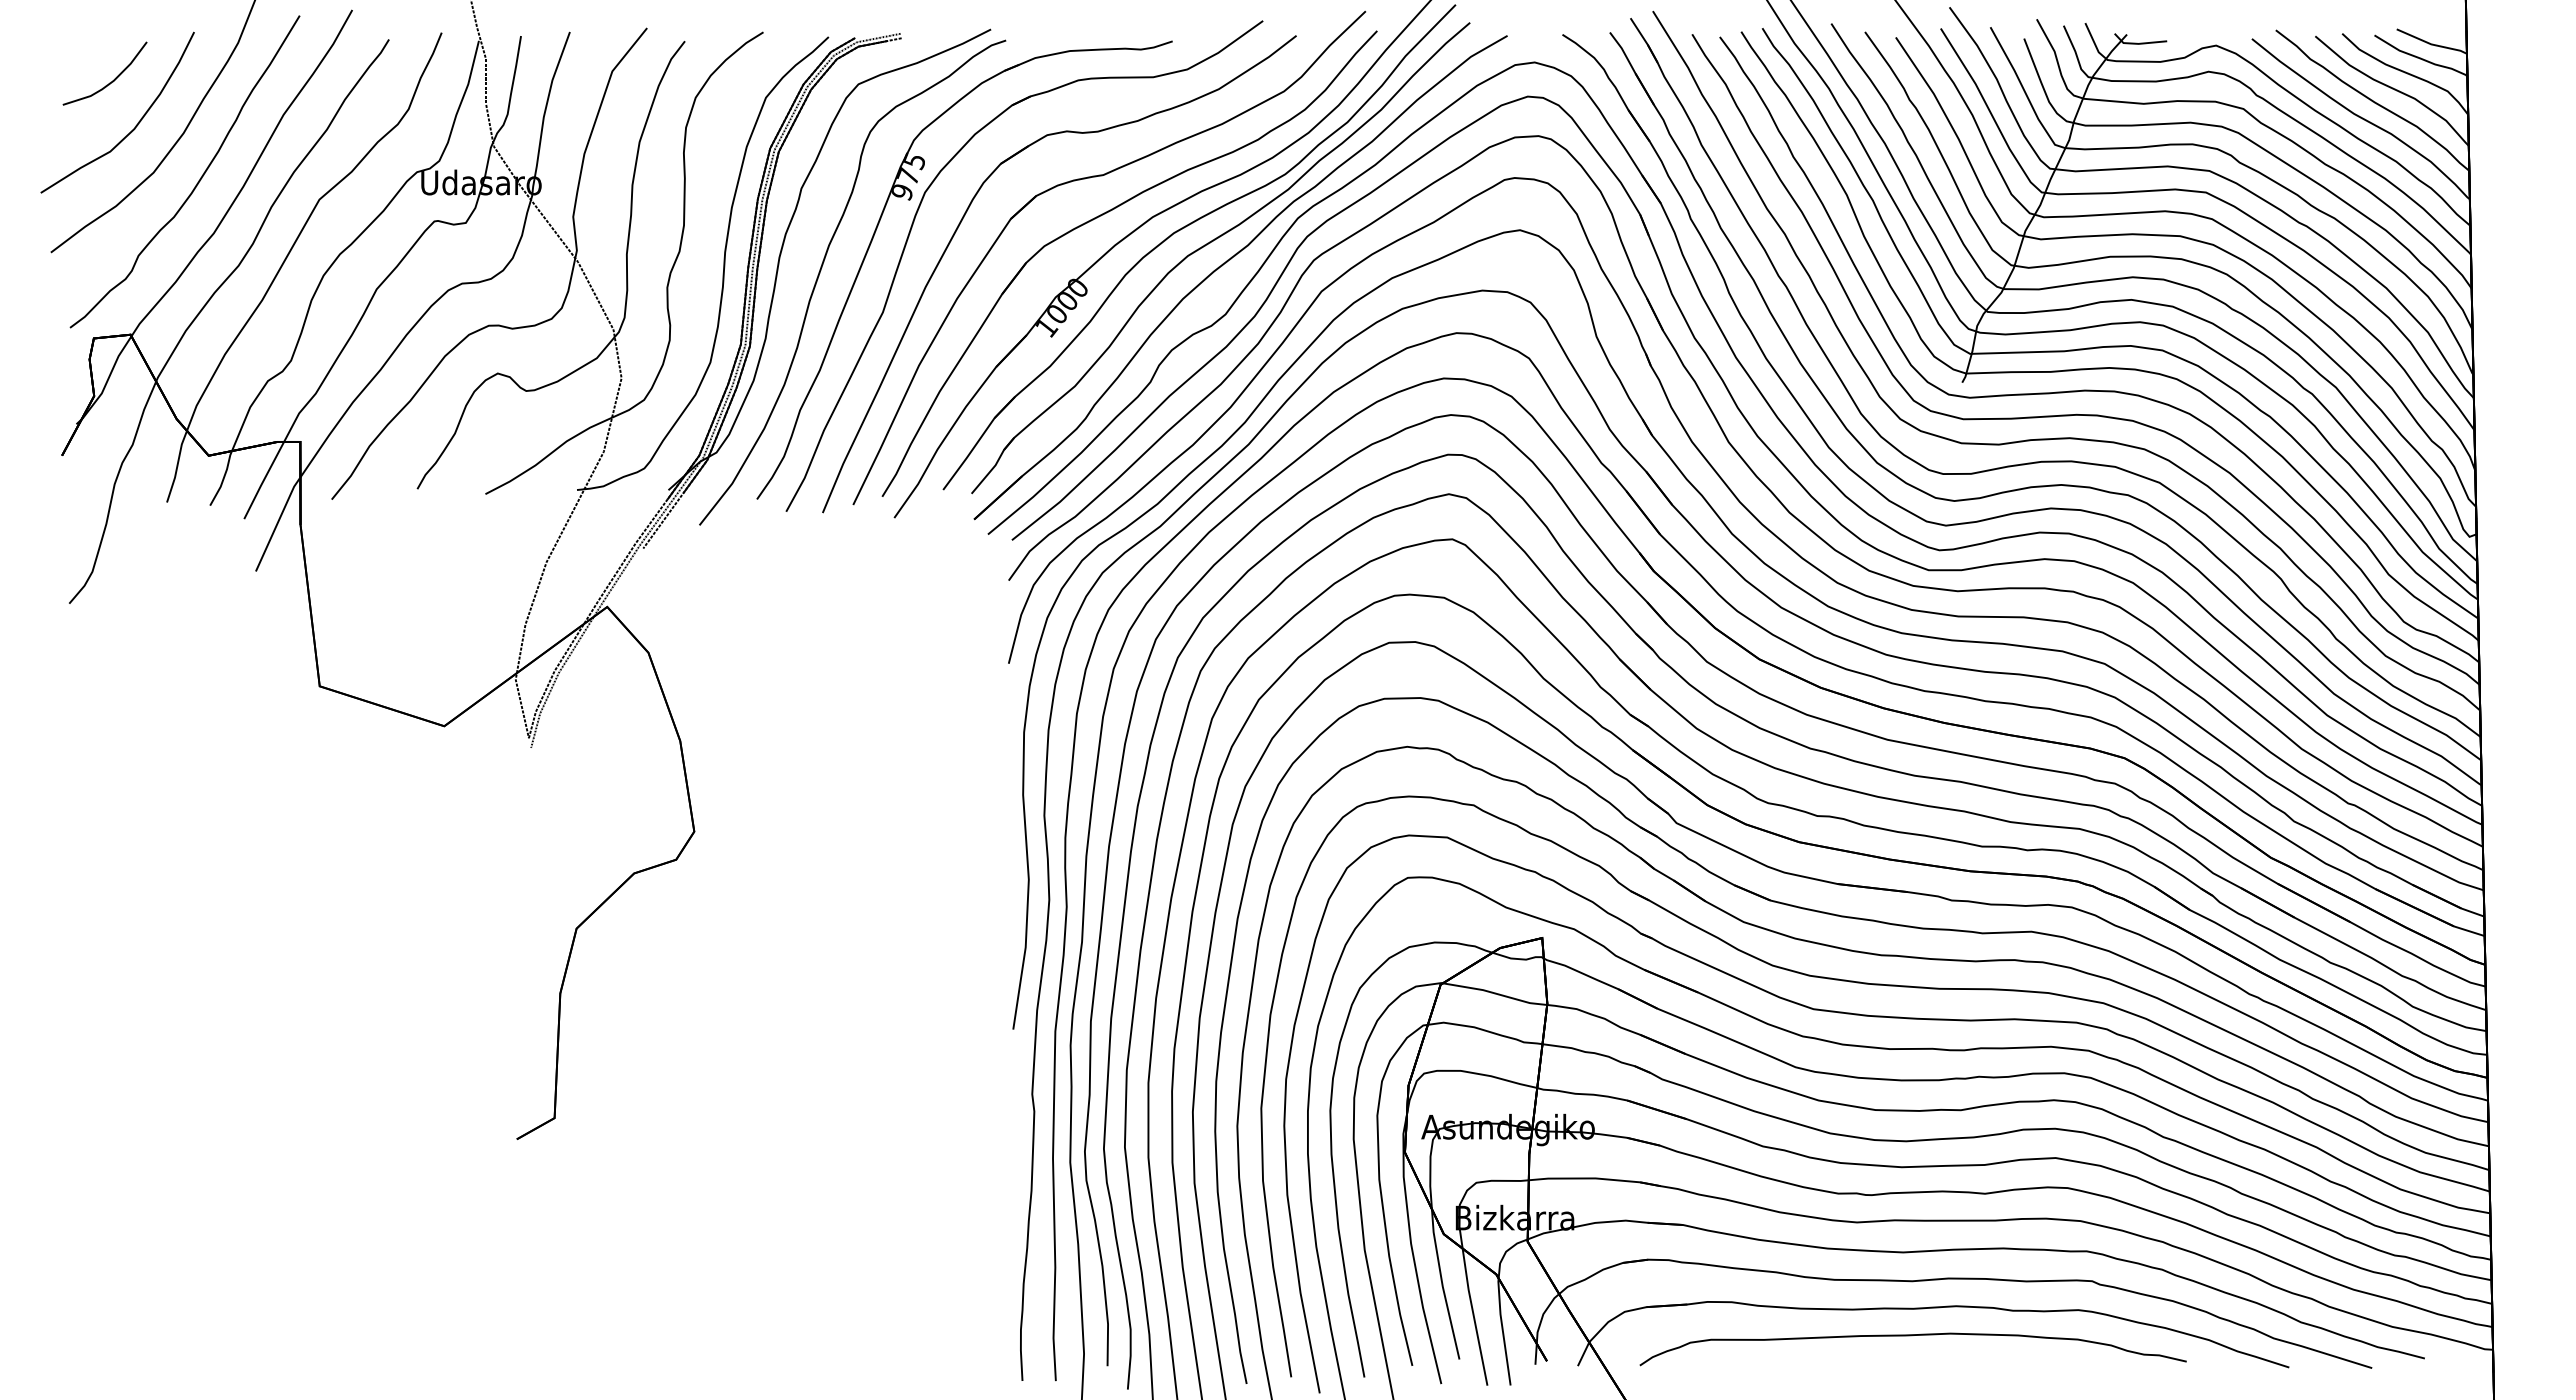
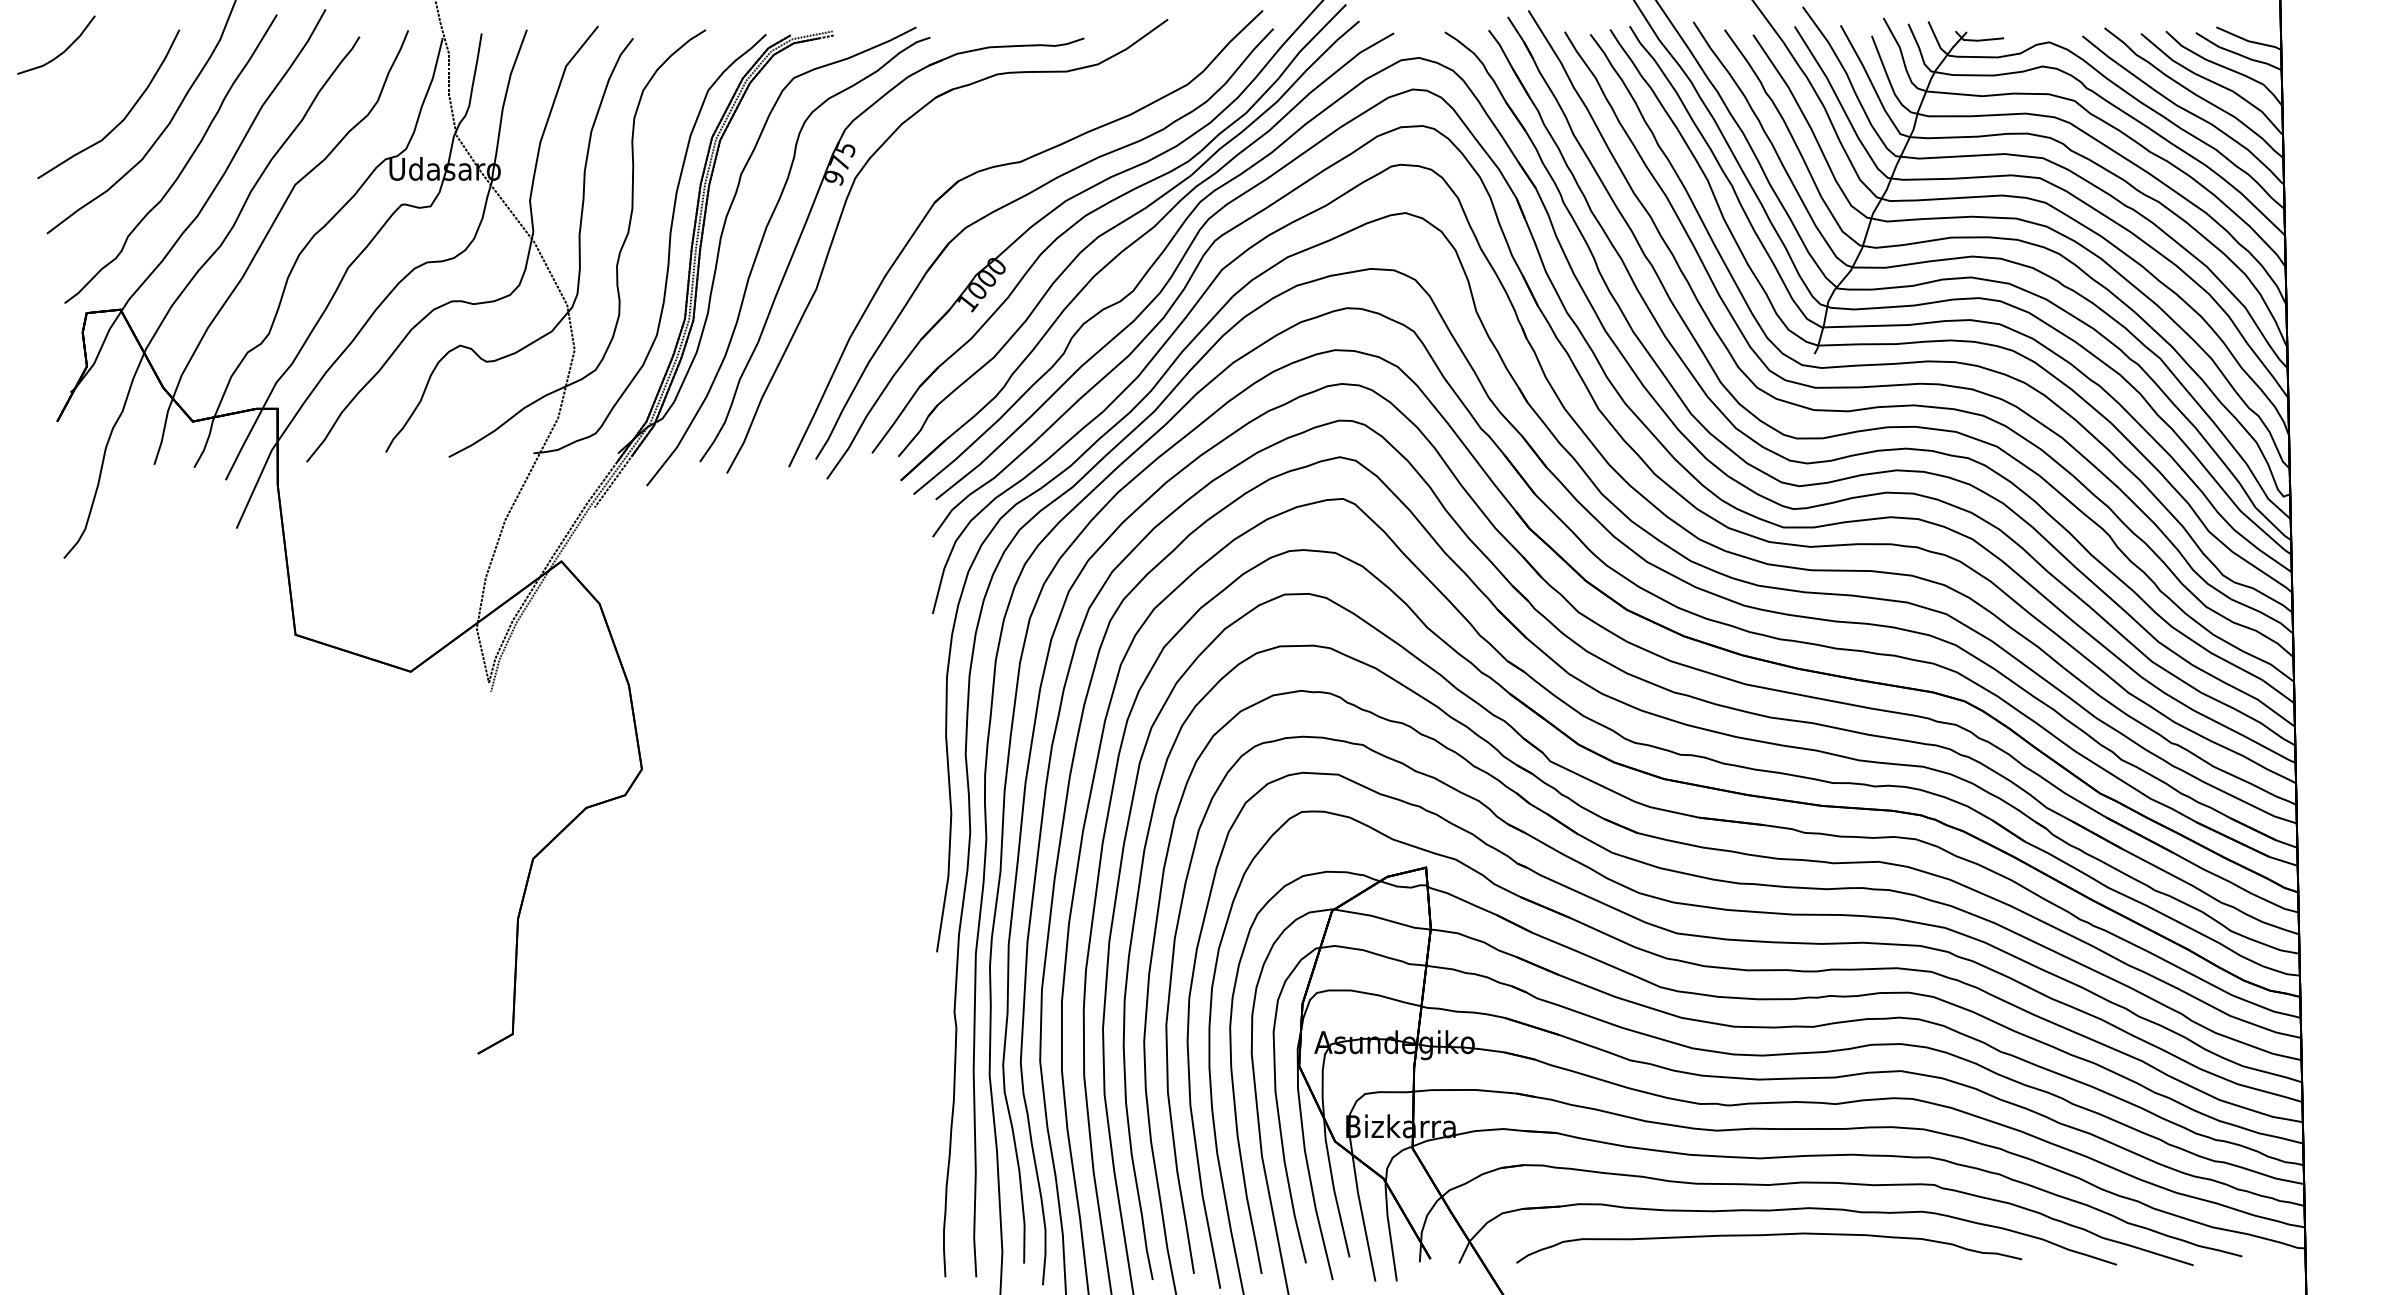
part: (109, 82) -> (60, 53), moved
part: (963, 219) -> (890, 203), removed

